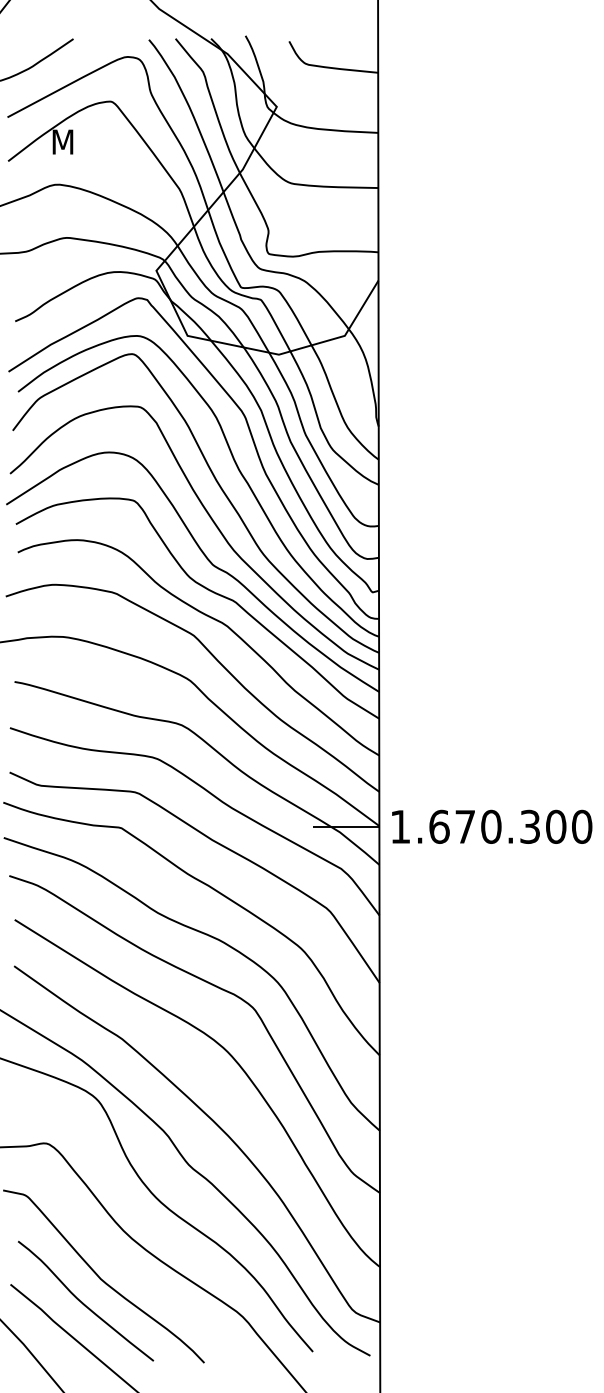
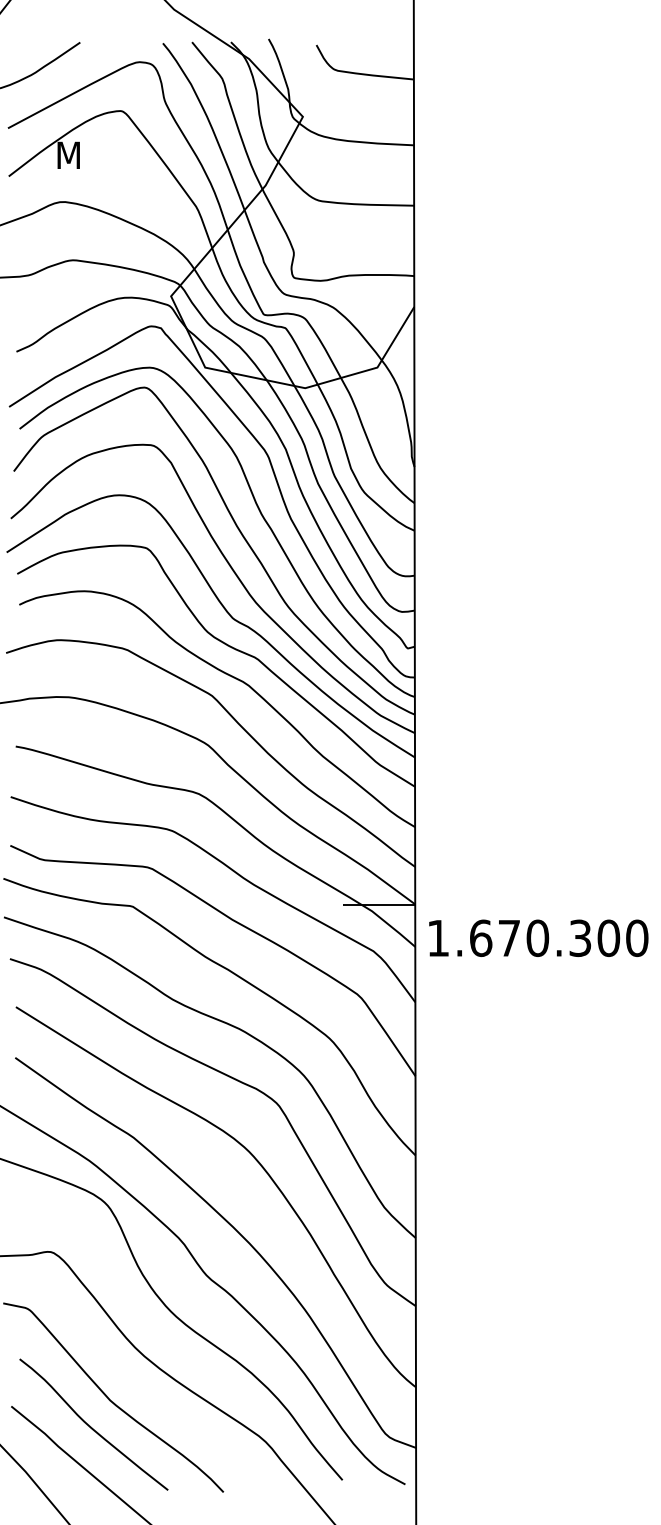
text: (491, 826) -> (538, 937), moved

